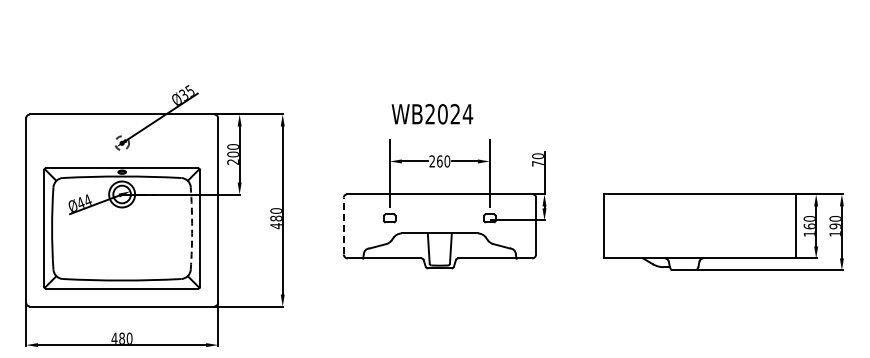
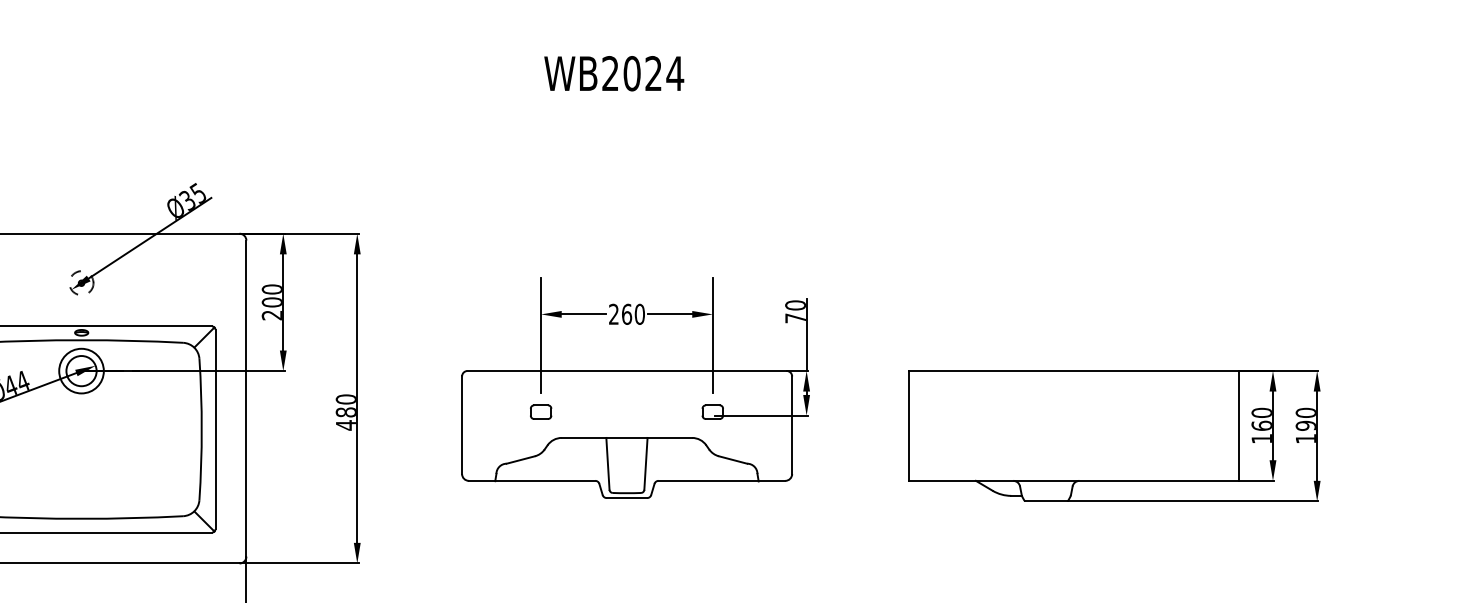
text: (432, 114) -> (614, 74), moved
line: (343, 225) -> (461, 424), dashed -> solid
arc: (192, 228) -> (202, 429), dashed -> solid

